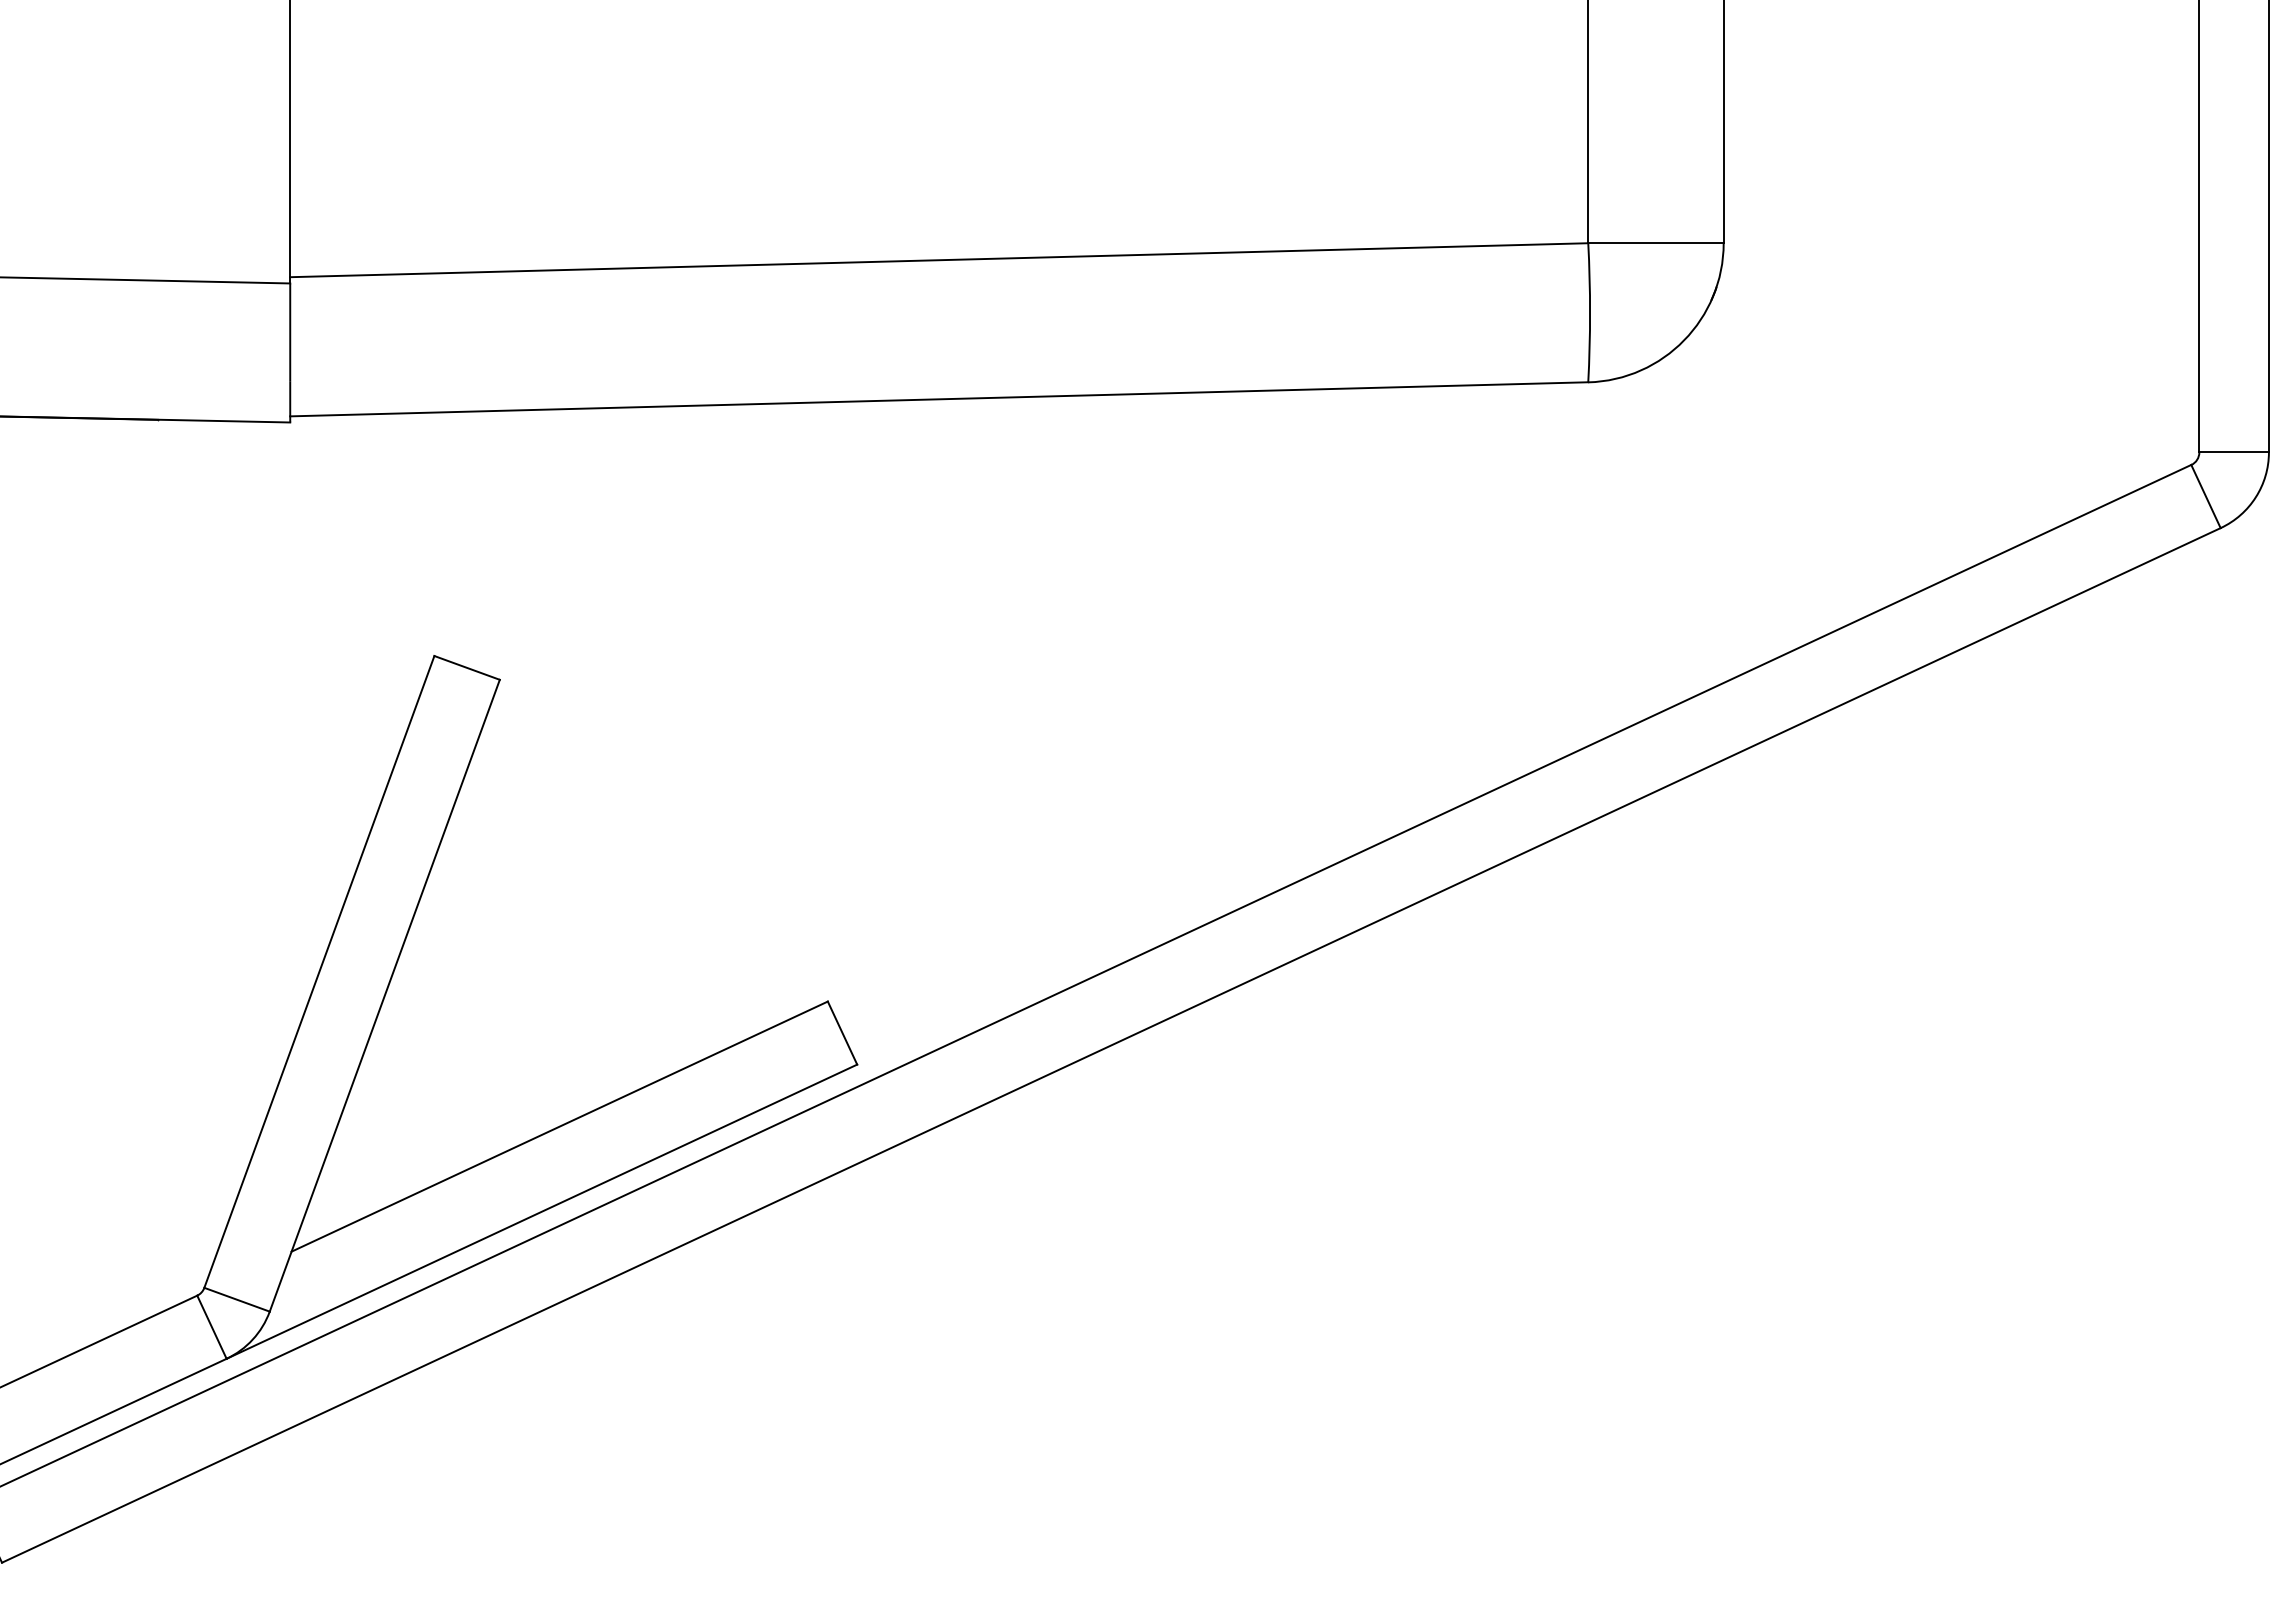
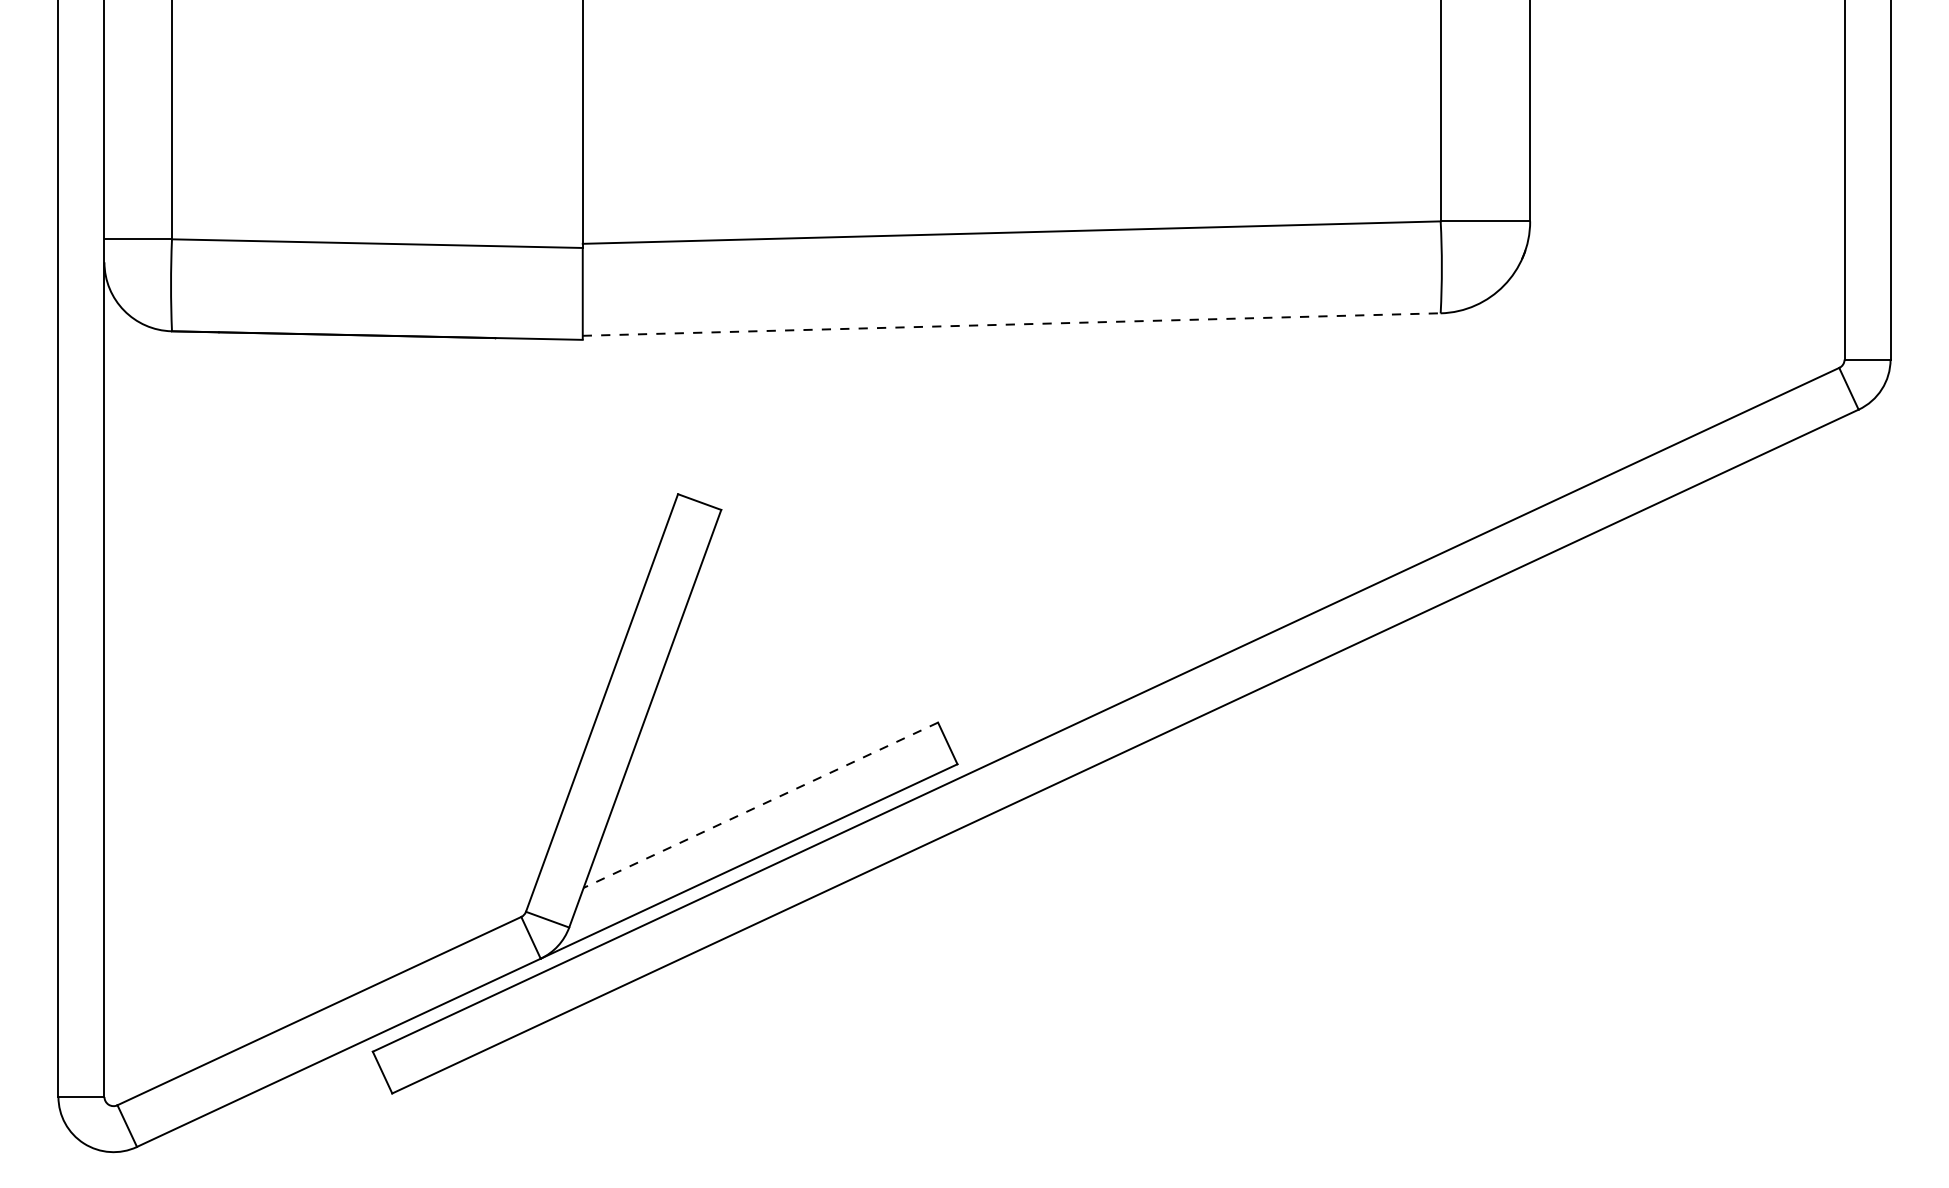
line: (940, 399) -> (1012, 324), solid -> dashed
line: (559, 1126) -> (760, 805), solid -> dashed

